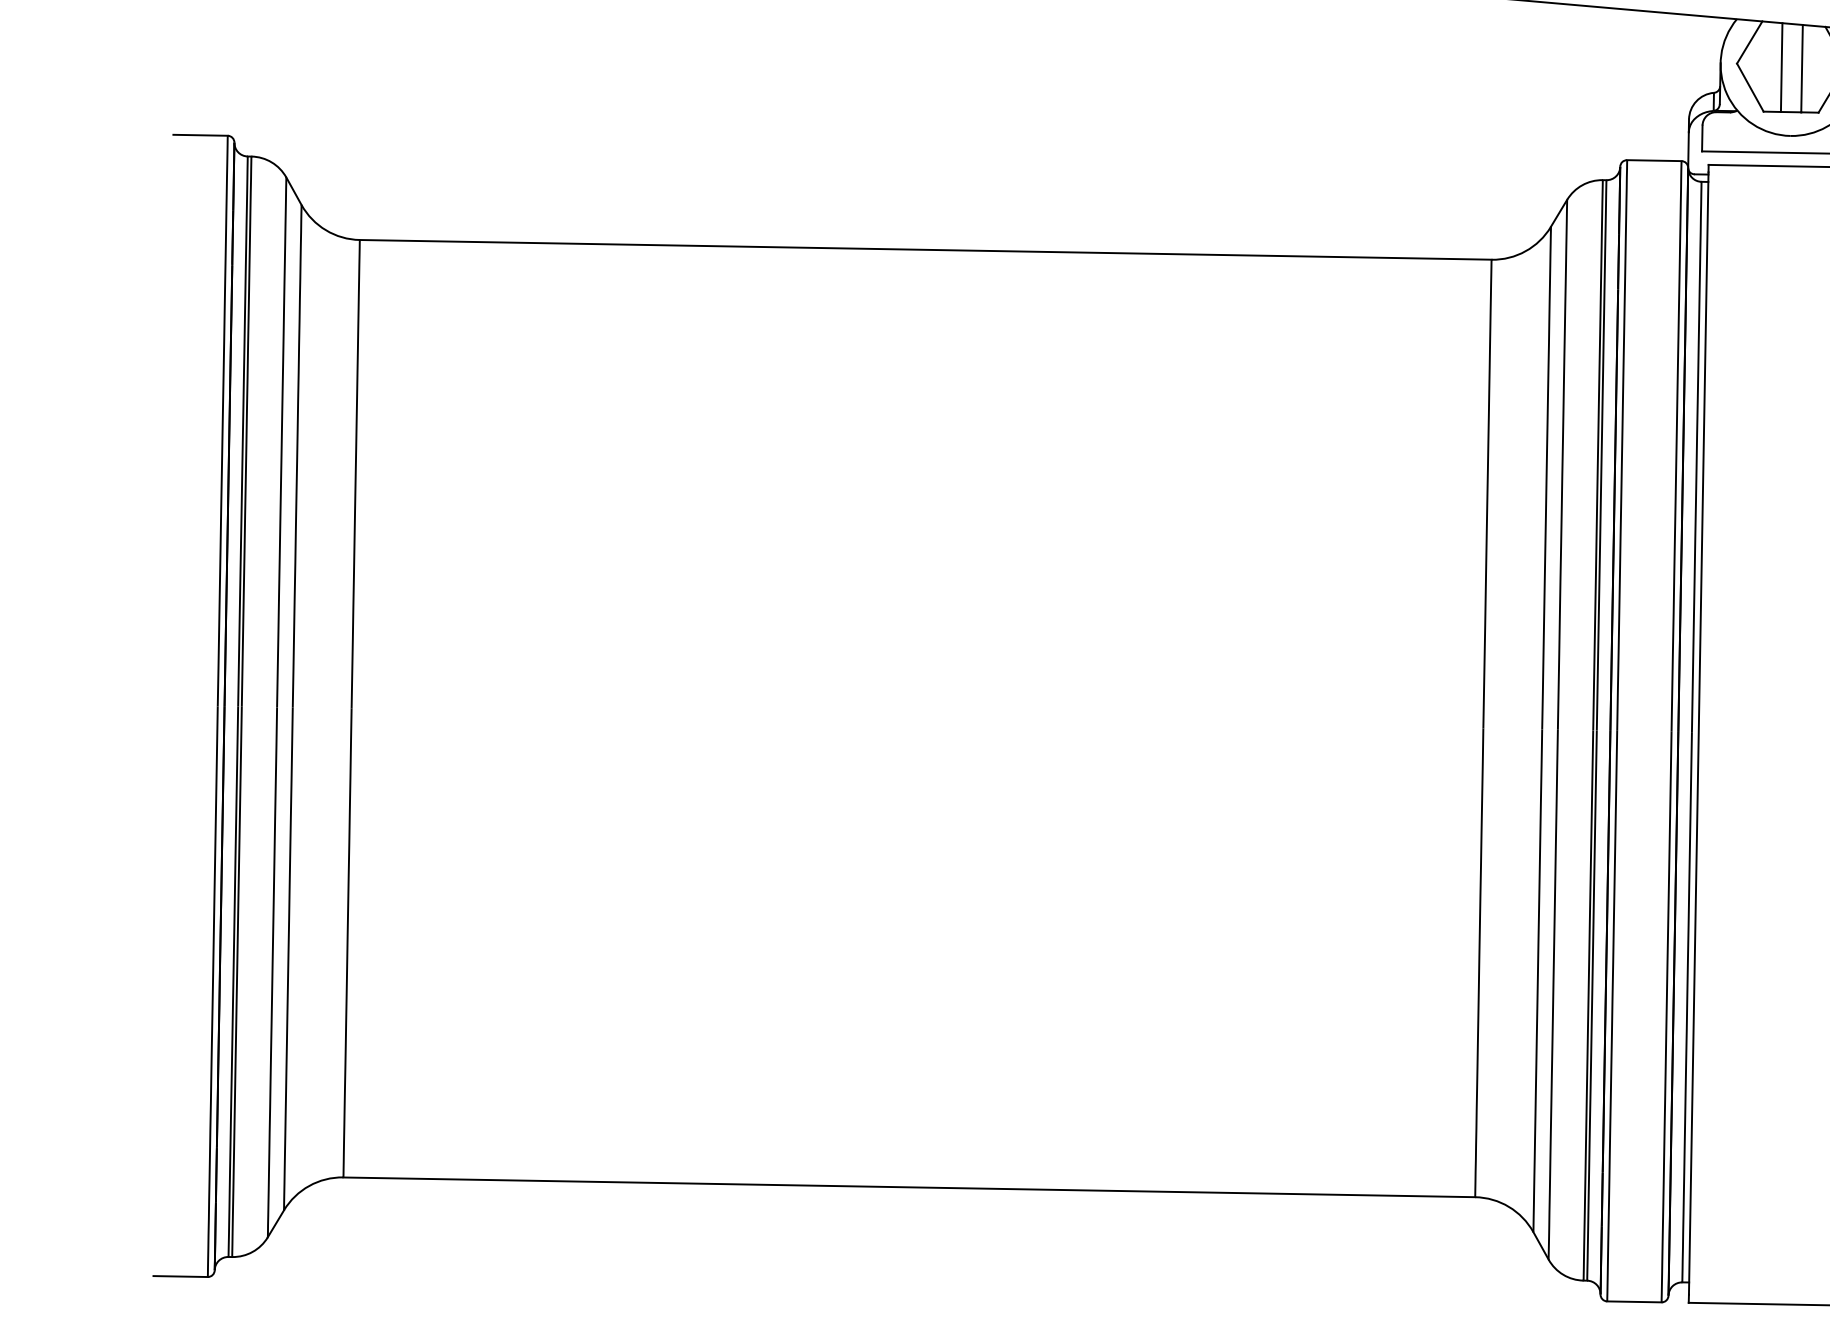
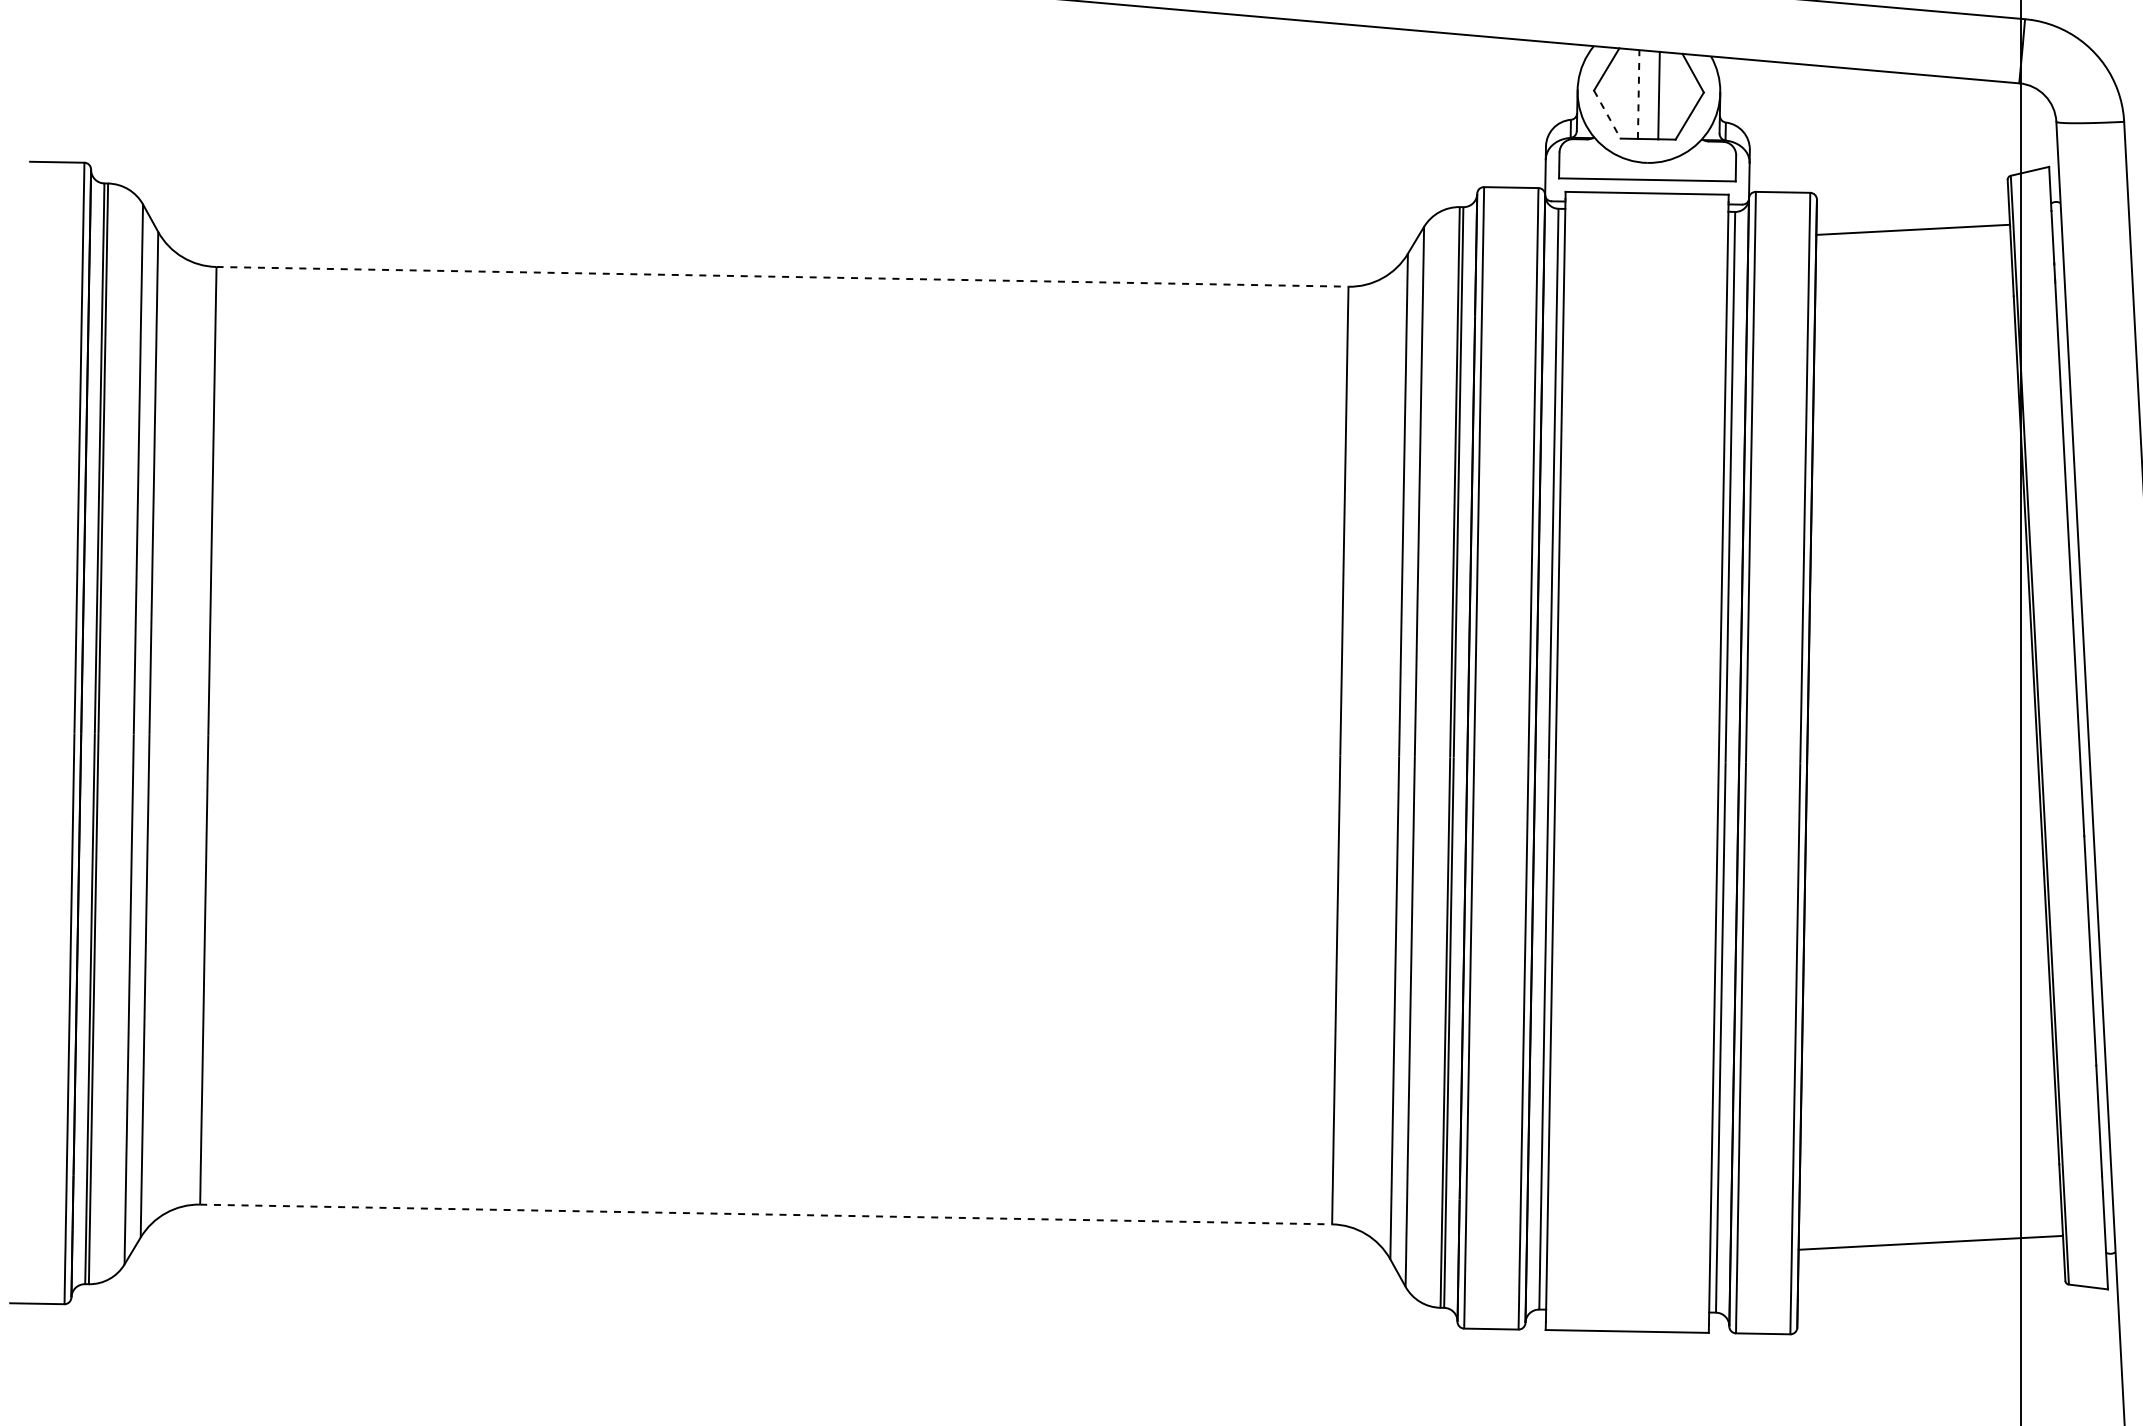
line: (1781, 67) -> (1638, 94), solid -> dashed
line: (1750, 88) -> (1607, 115), solid -> dashed
line: (926, 249) -> (783, 276), solid -> dashed
line: (909, 1187) -> (766, 1214), solid -> dashed

